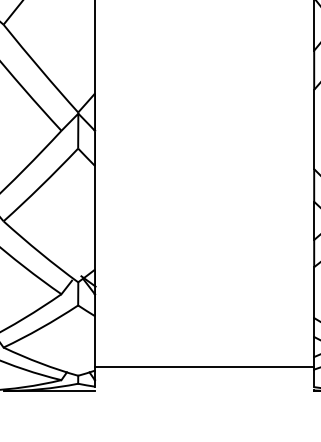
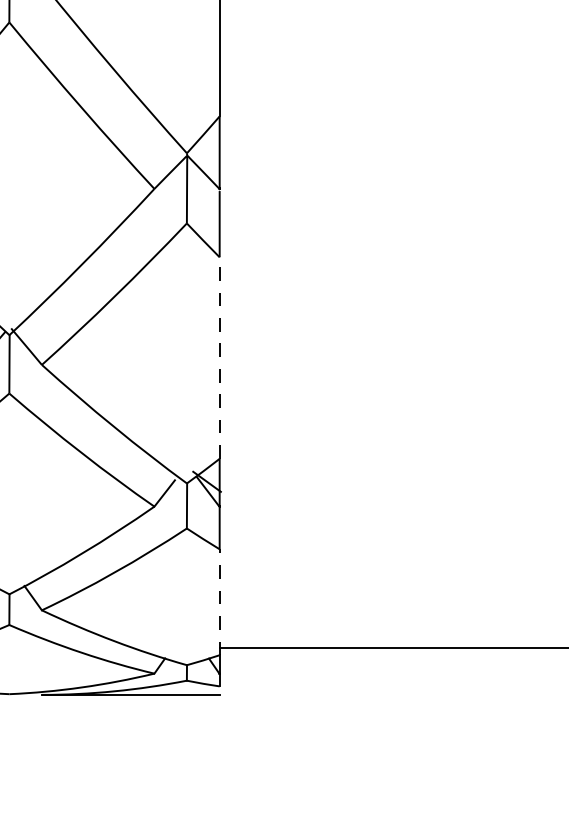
line: (95, 217) -> (220, 357), solid -> dashed
line: (95, 342) -> (220, 600), solid -> dashed

